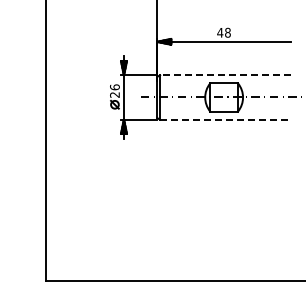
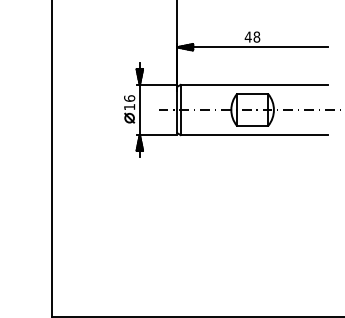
line: (225, 75) -> (254, 85), dashed -> solid
text: (114, 94) -> (129, 106), 26 -> 16
line: (226, 119) -> (255, 134), dashed -> solid

